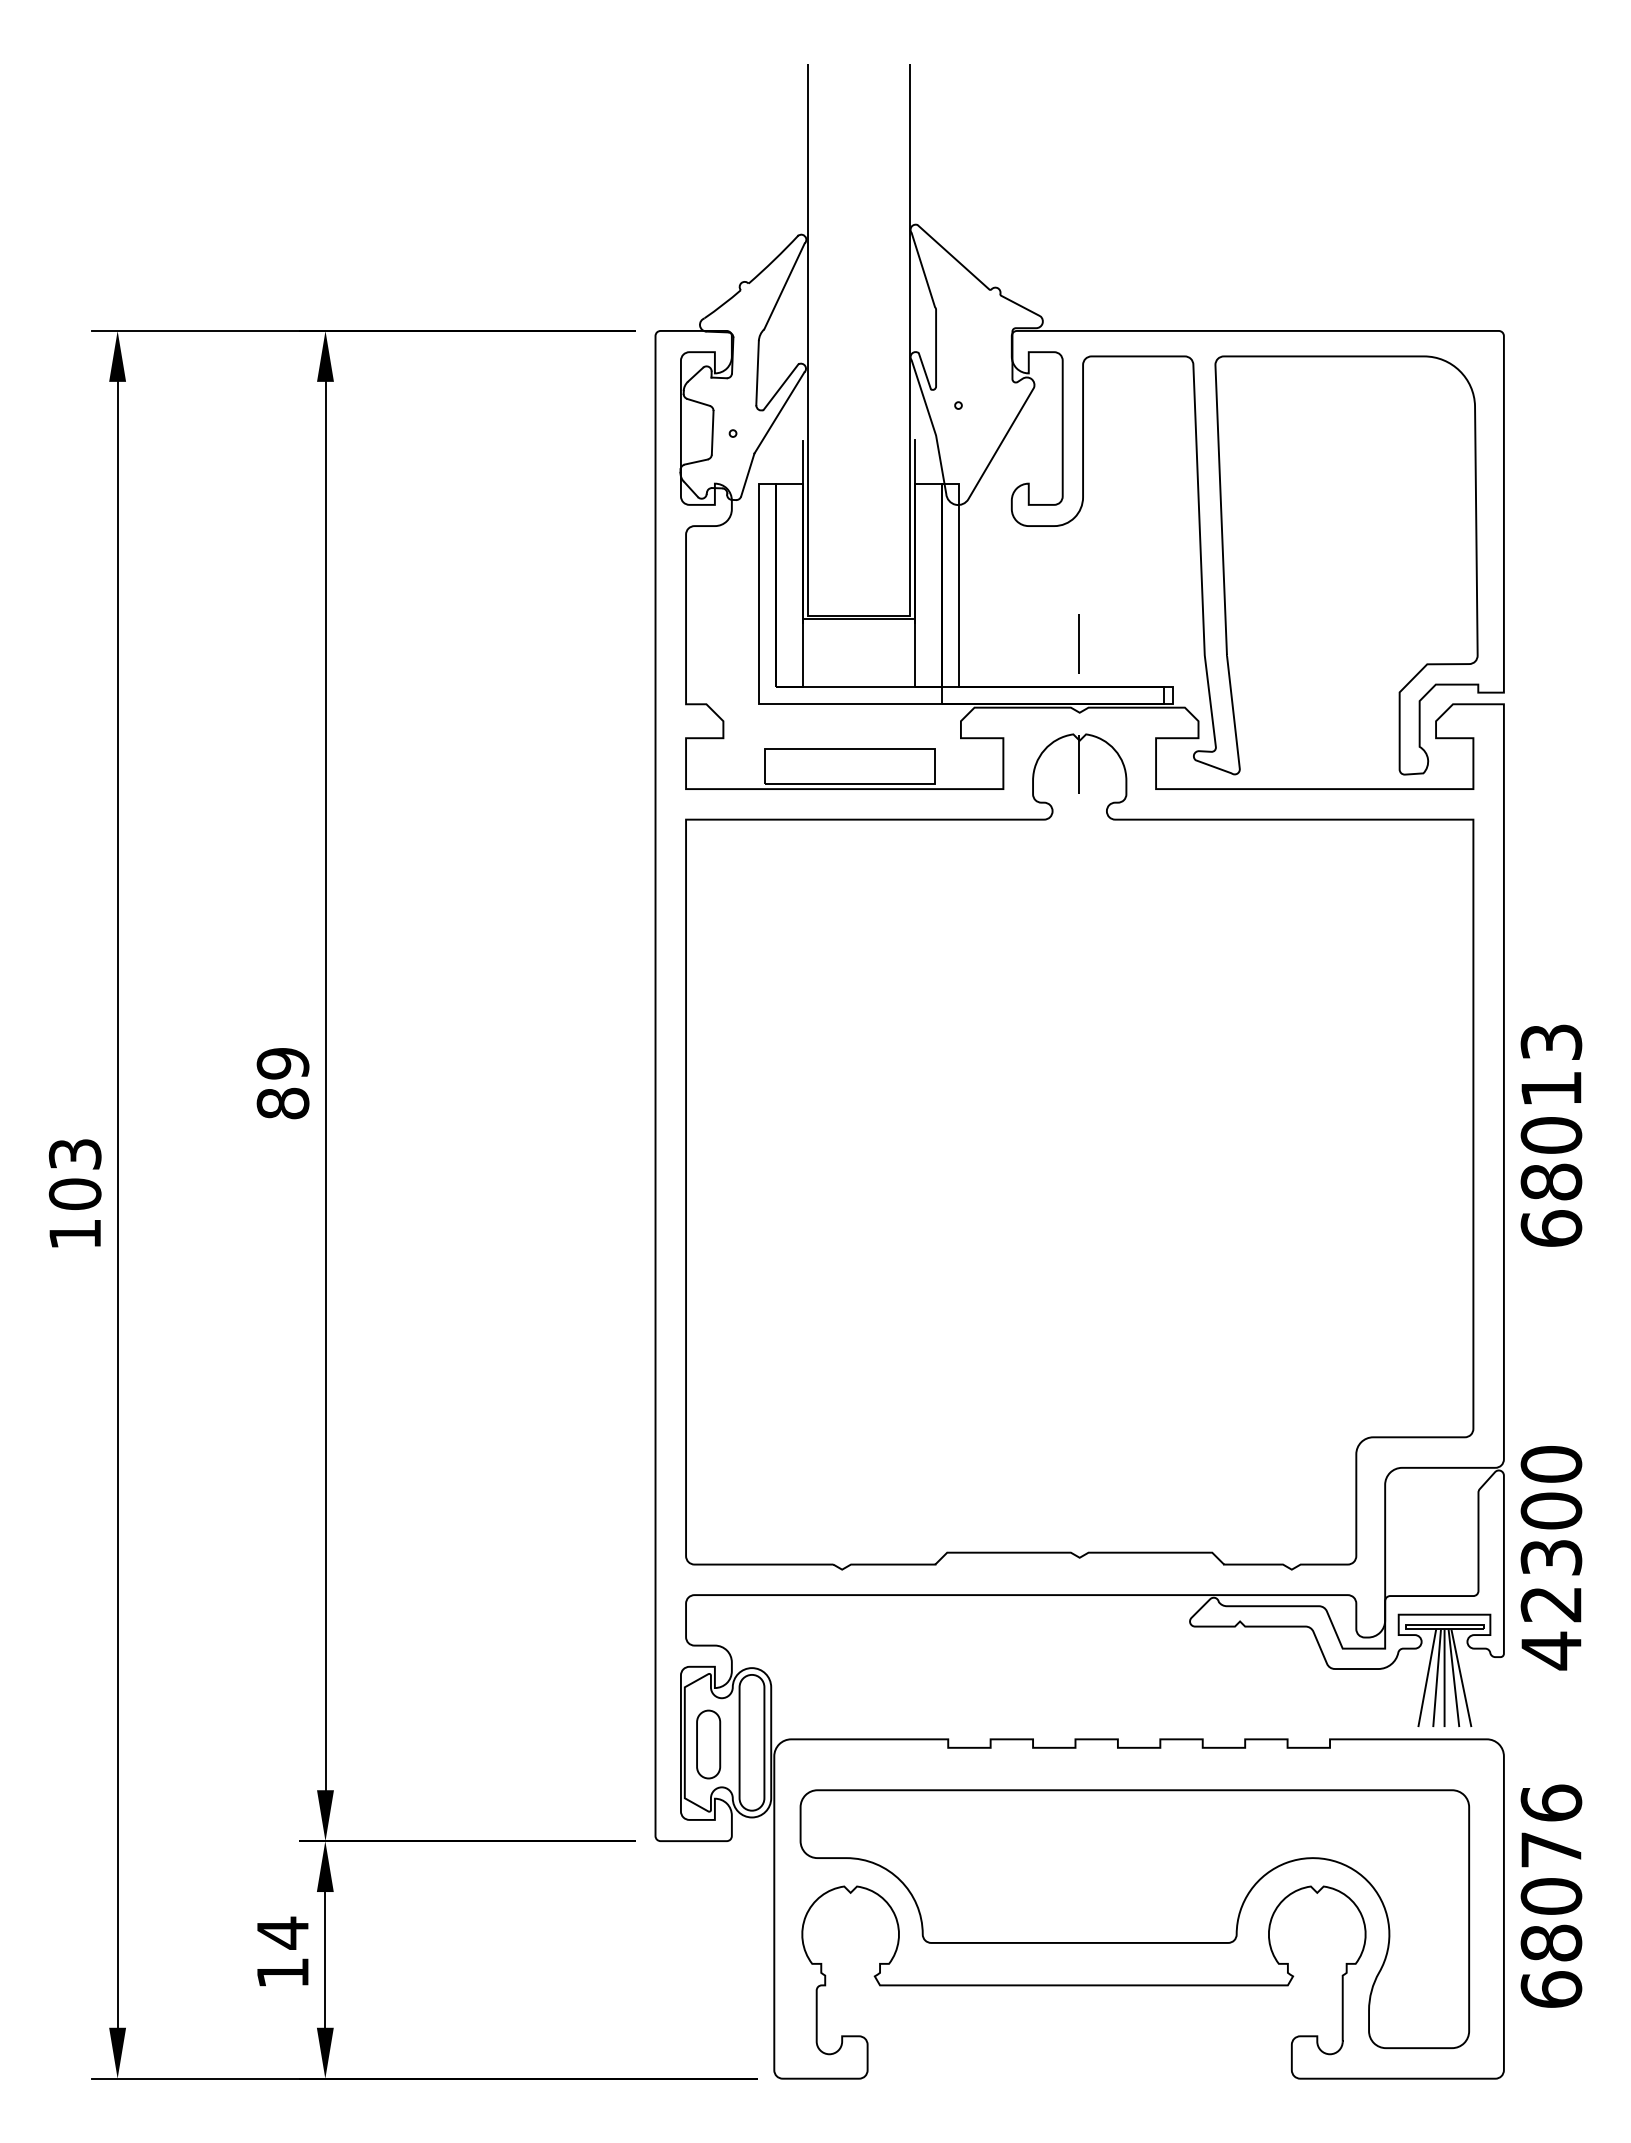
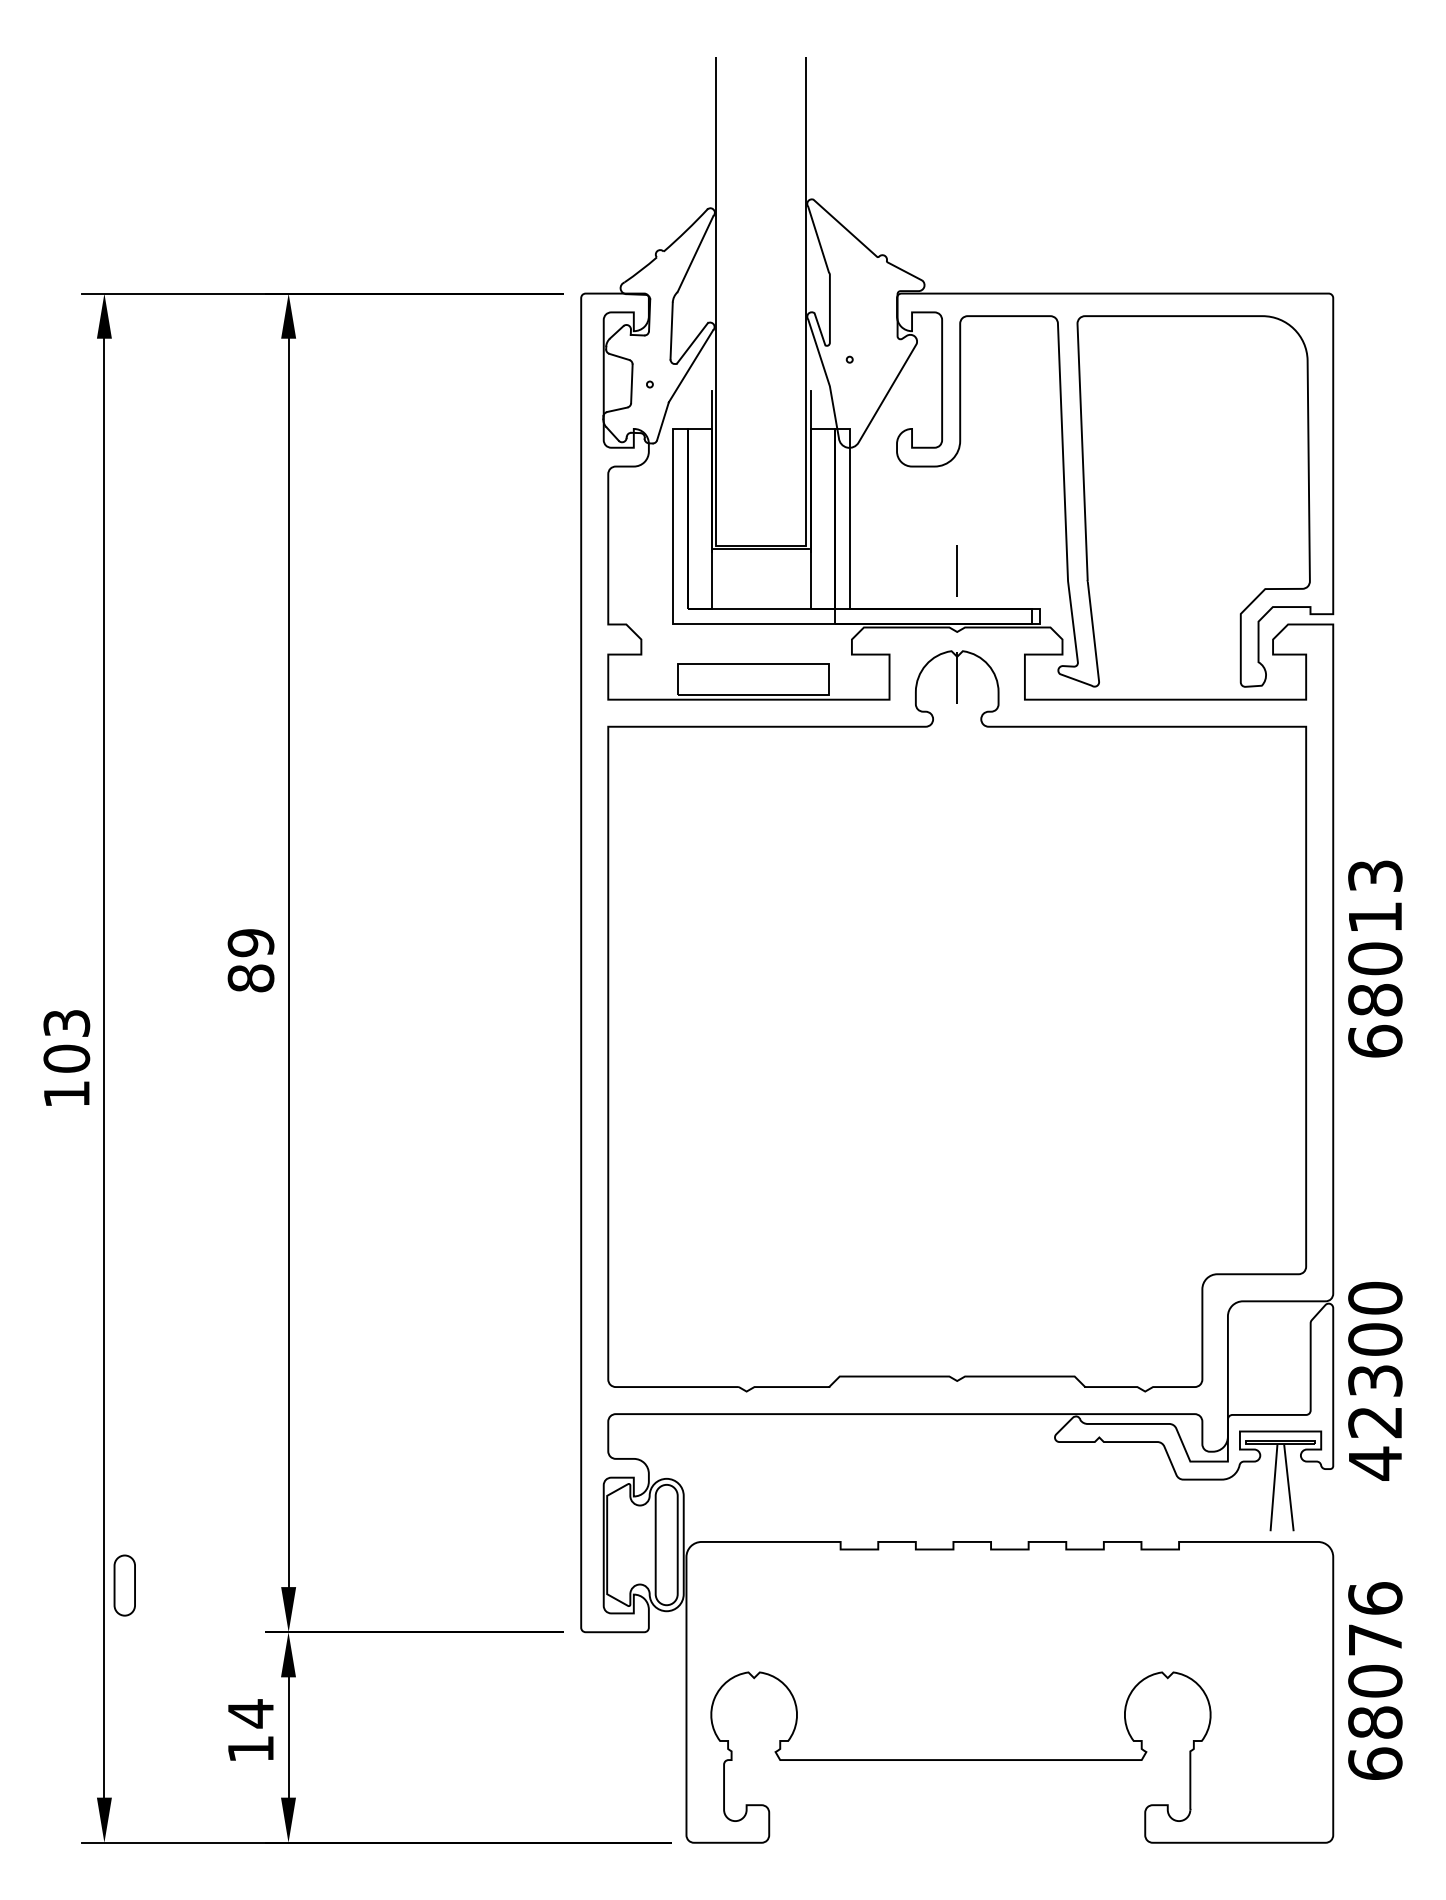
text: (1551, 1135) -> (1375, 958), moved
line: (1426, 1678) -> (1264, 1488), removed
line: (1444, 1678) -> (1280, 1488), removed
line: (1461, 1678) -> (1295, 1488), removed
part: (708, 1744) -> (124, 1585), moved
part: (1134, 1919) -> (1005, 1701), removed

